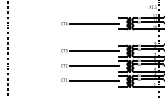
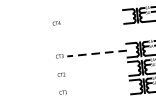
line: (94, 23) -> (93, 19), removed
line: (94, 51) -> (96, 53), solid -> dashed
line: (94, 66) -> (98, 72), removed
line: (94, 81) -> (100, 90), removed

